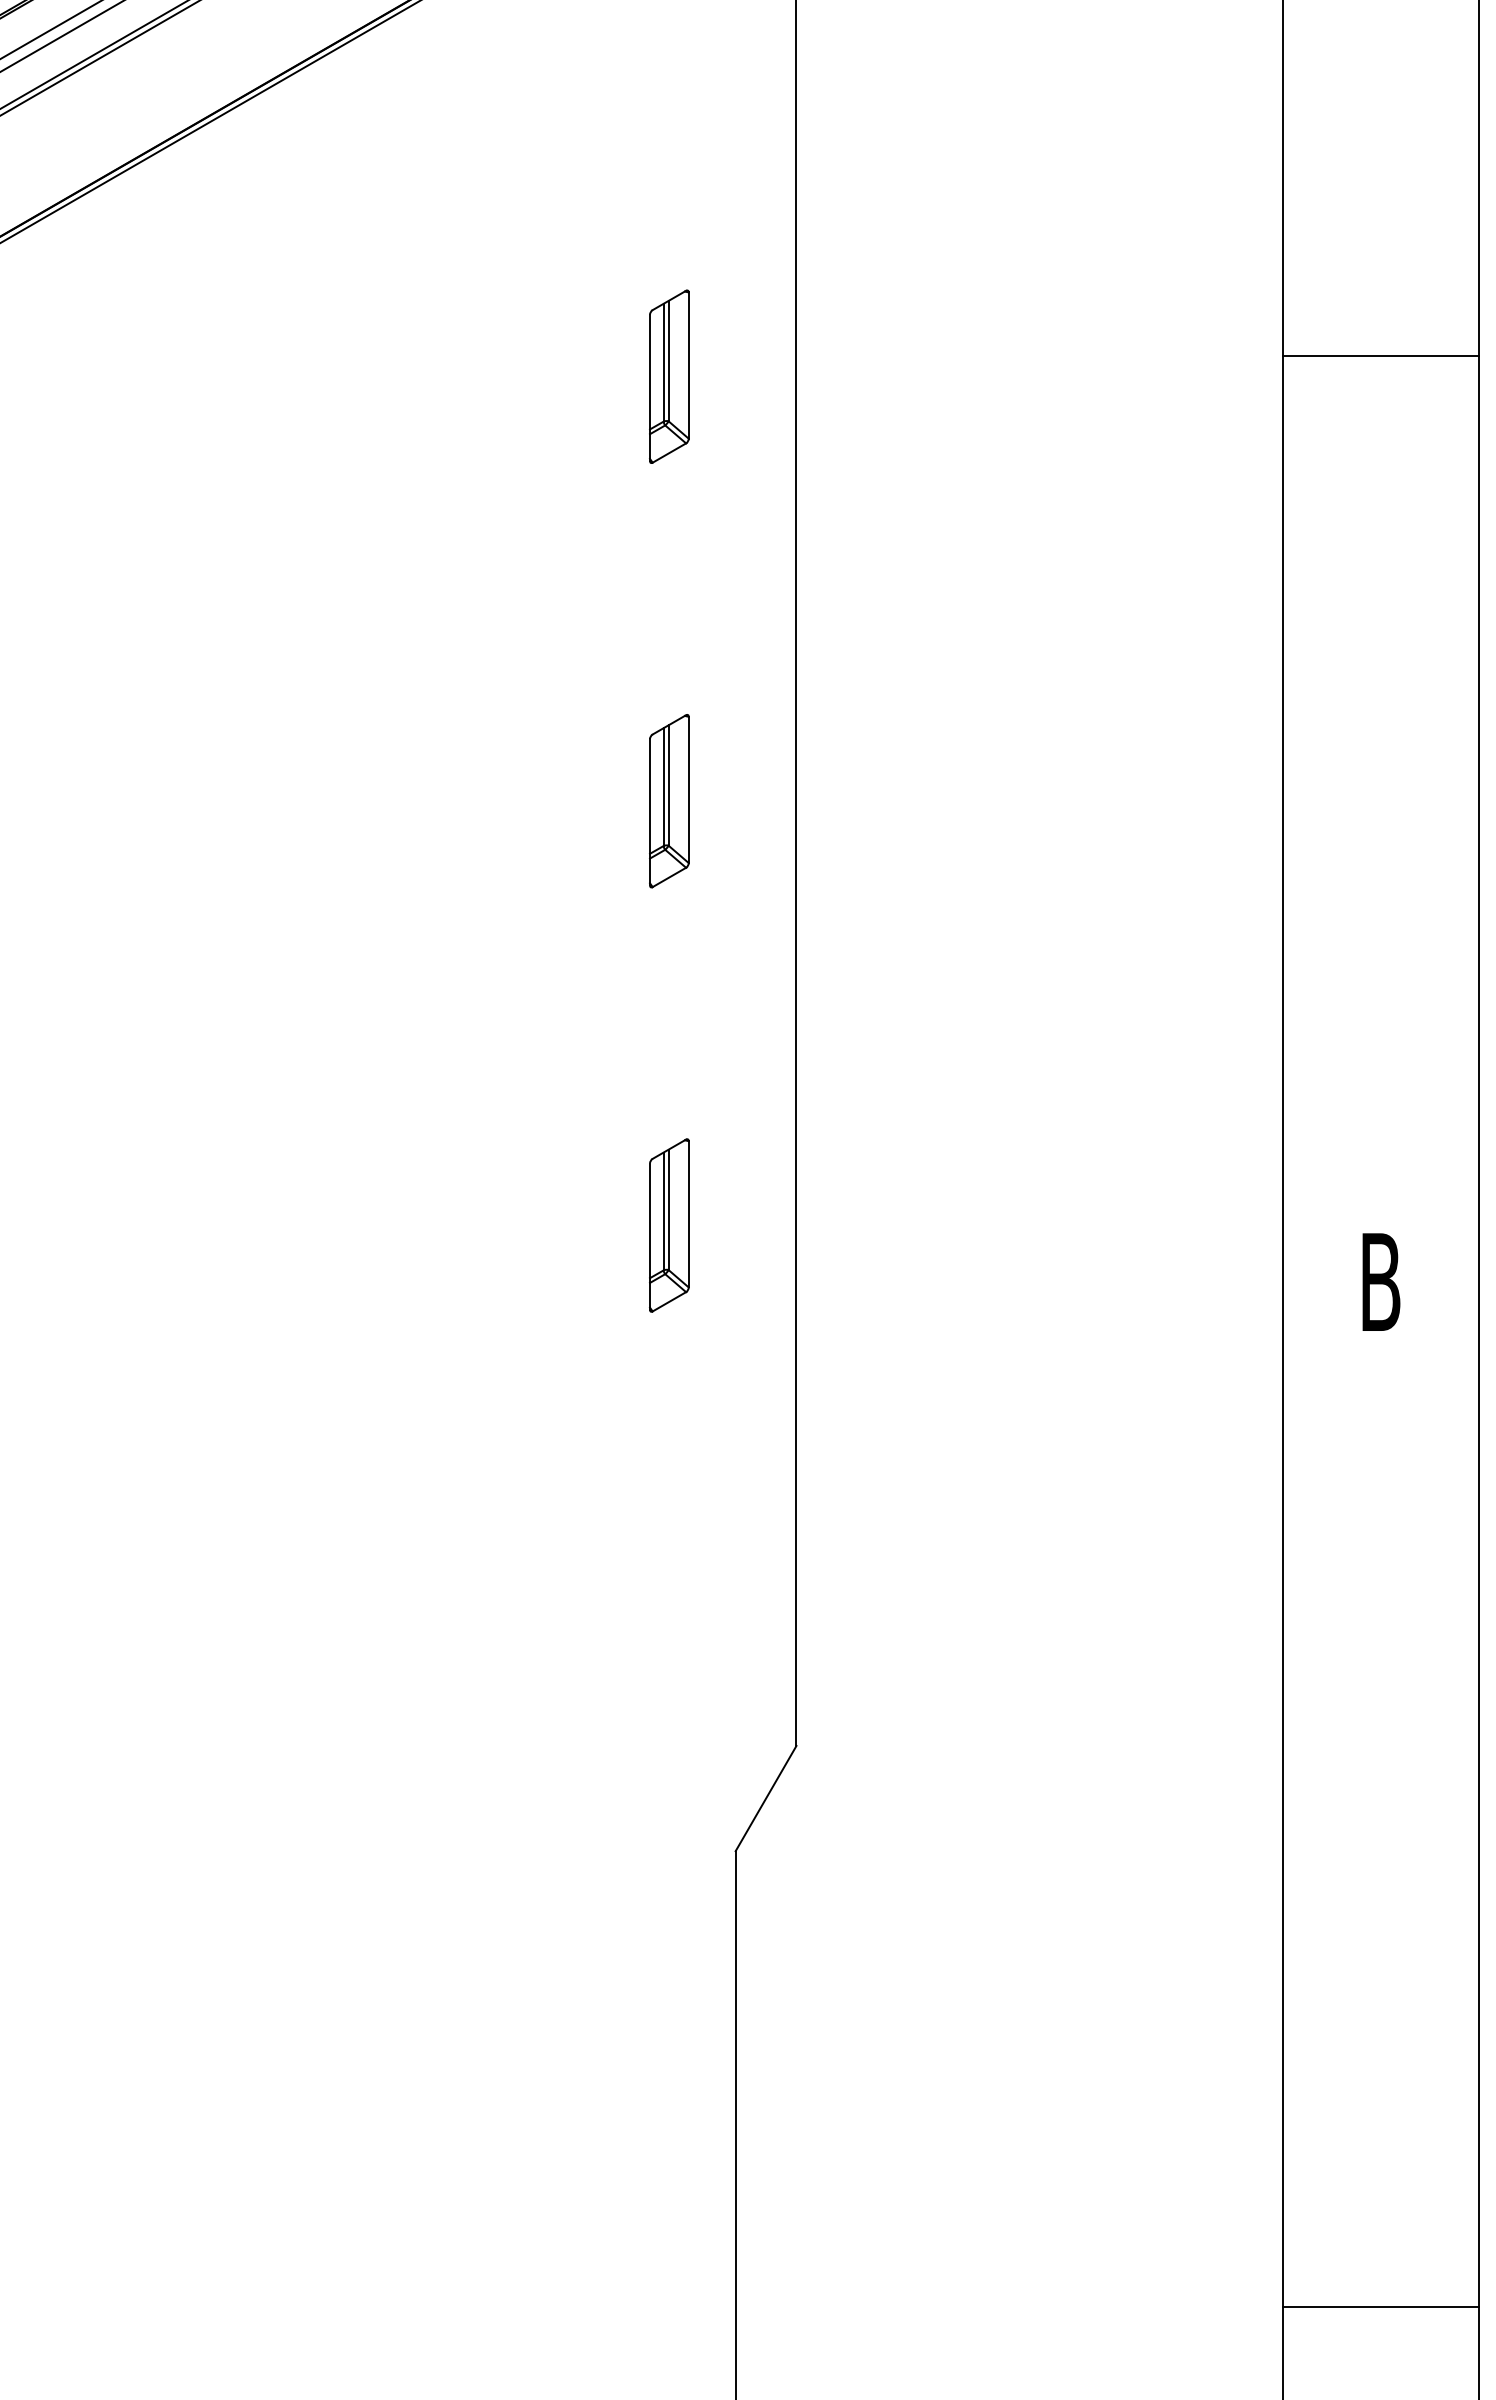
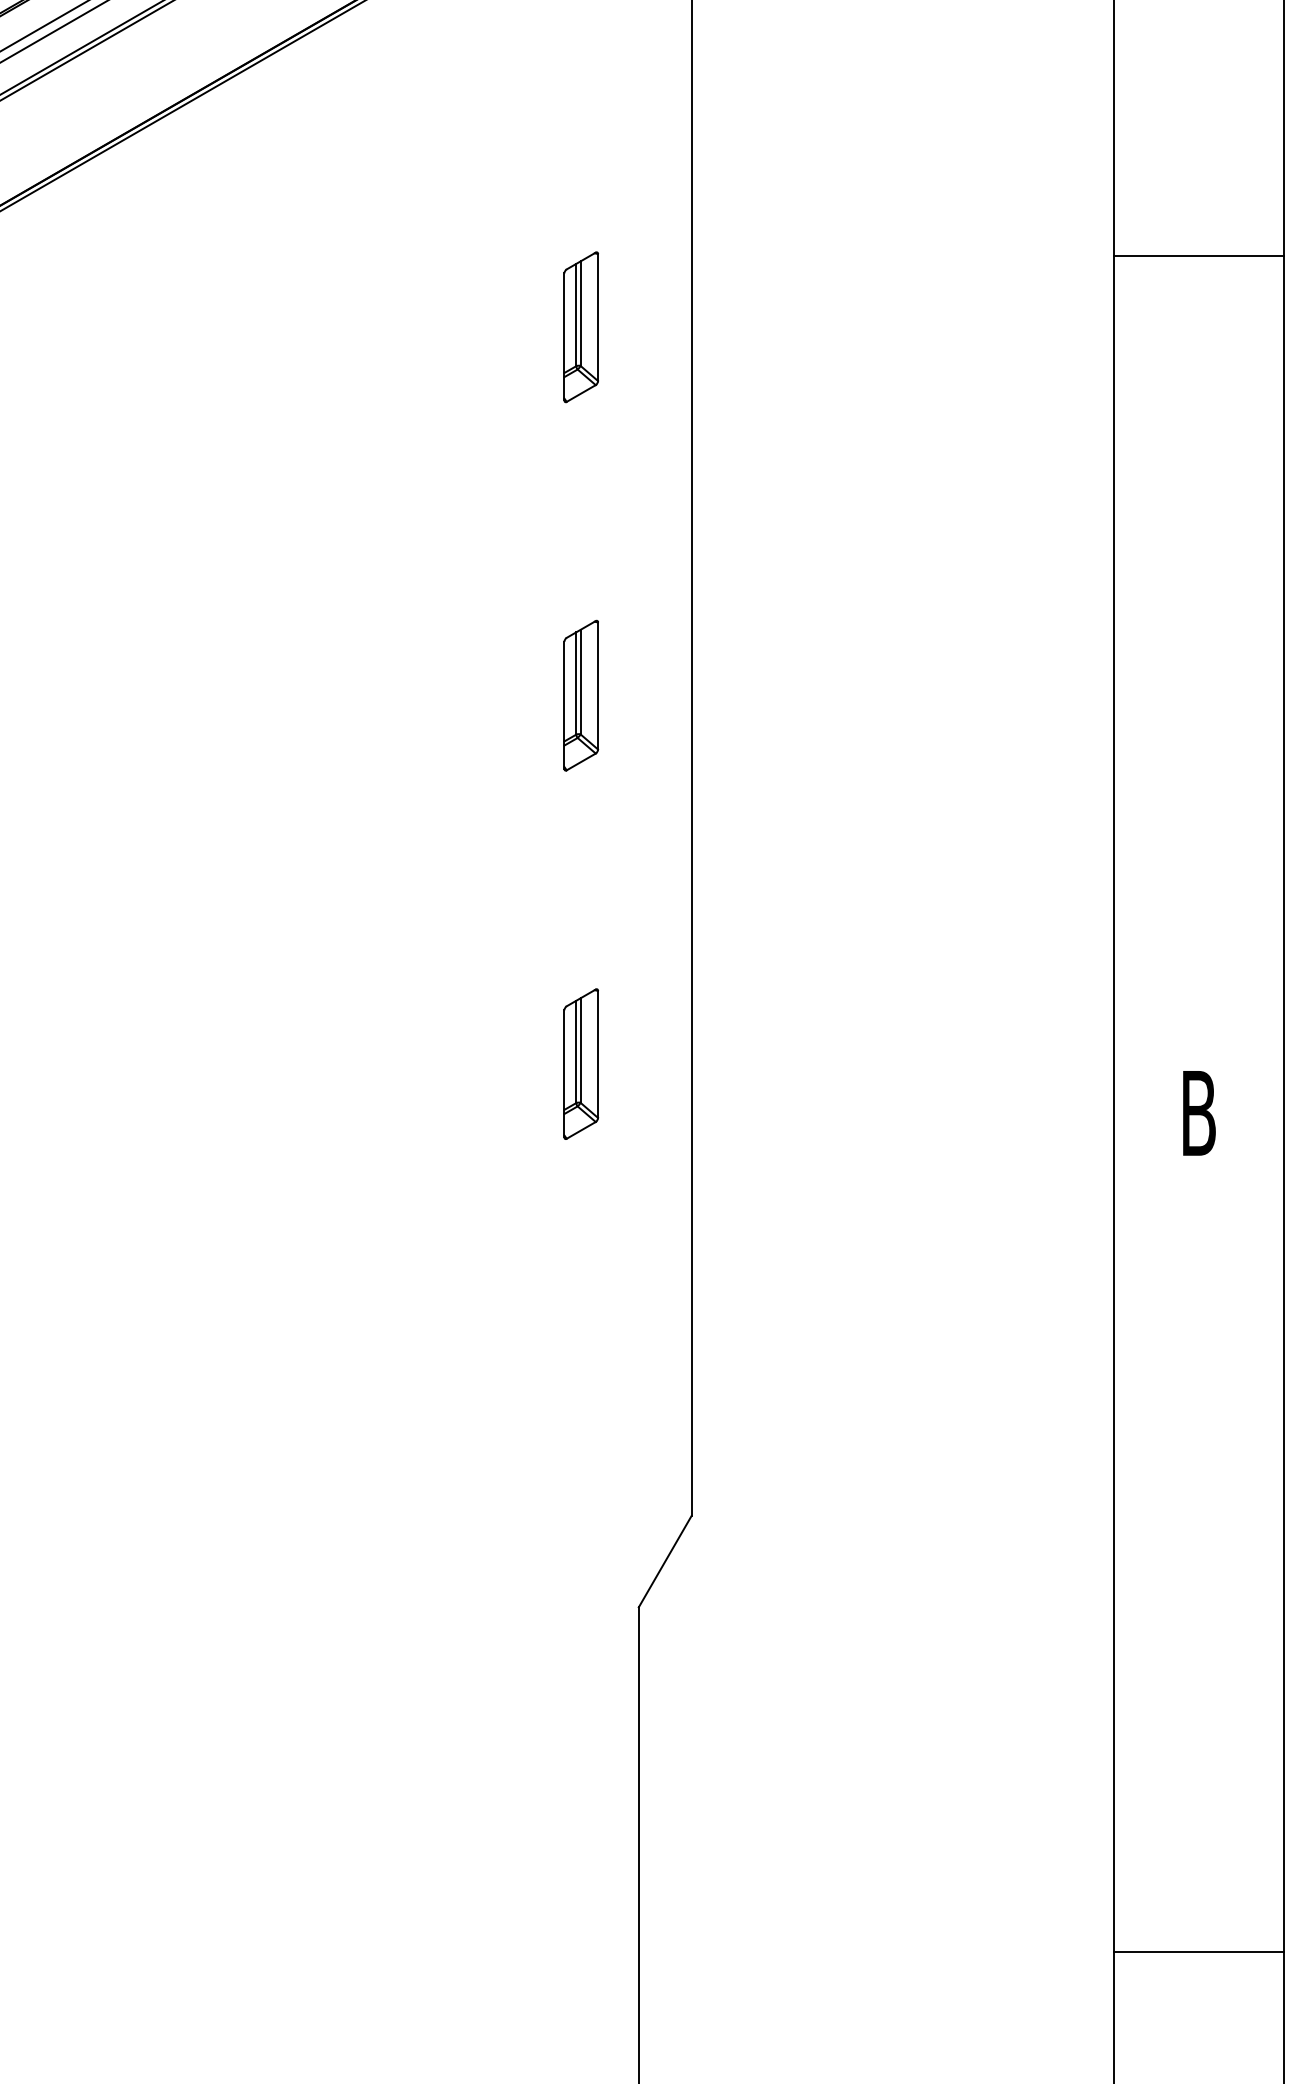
line: (1380, 356) -> (1198, 255), moved
line: (1380, 2307) -> (1198, 1952), moved

